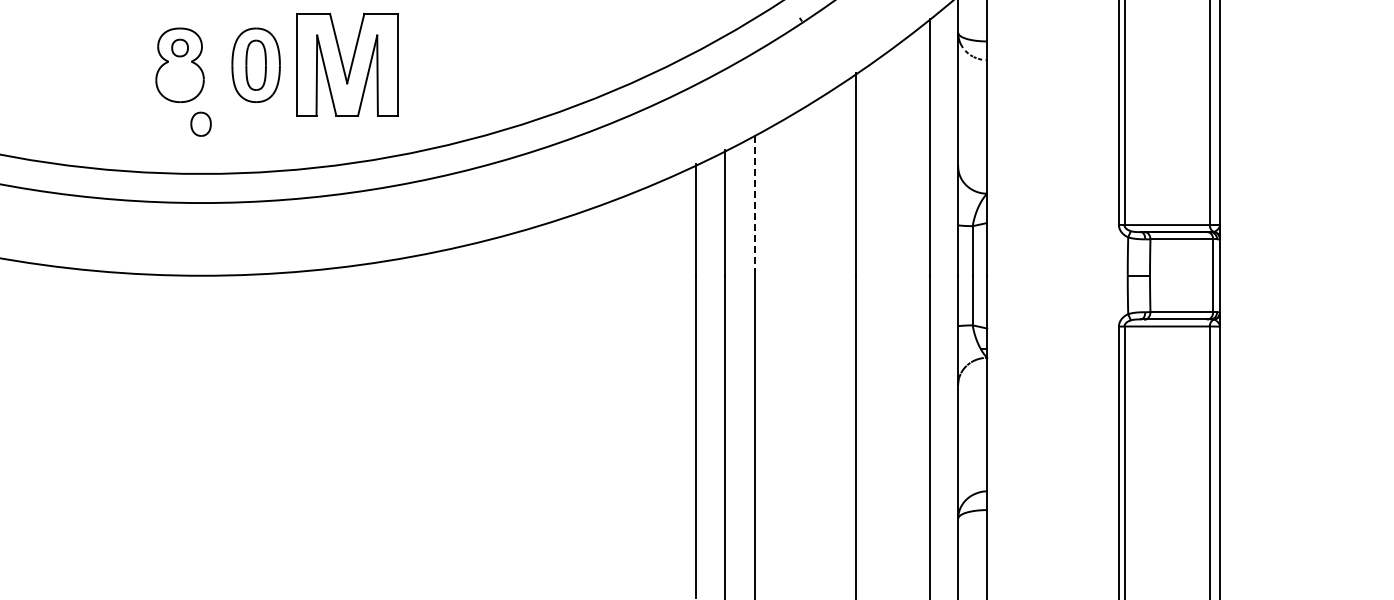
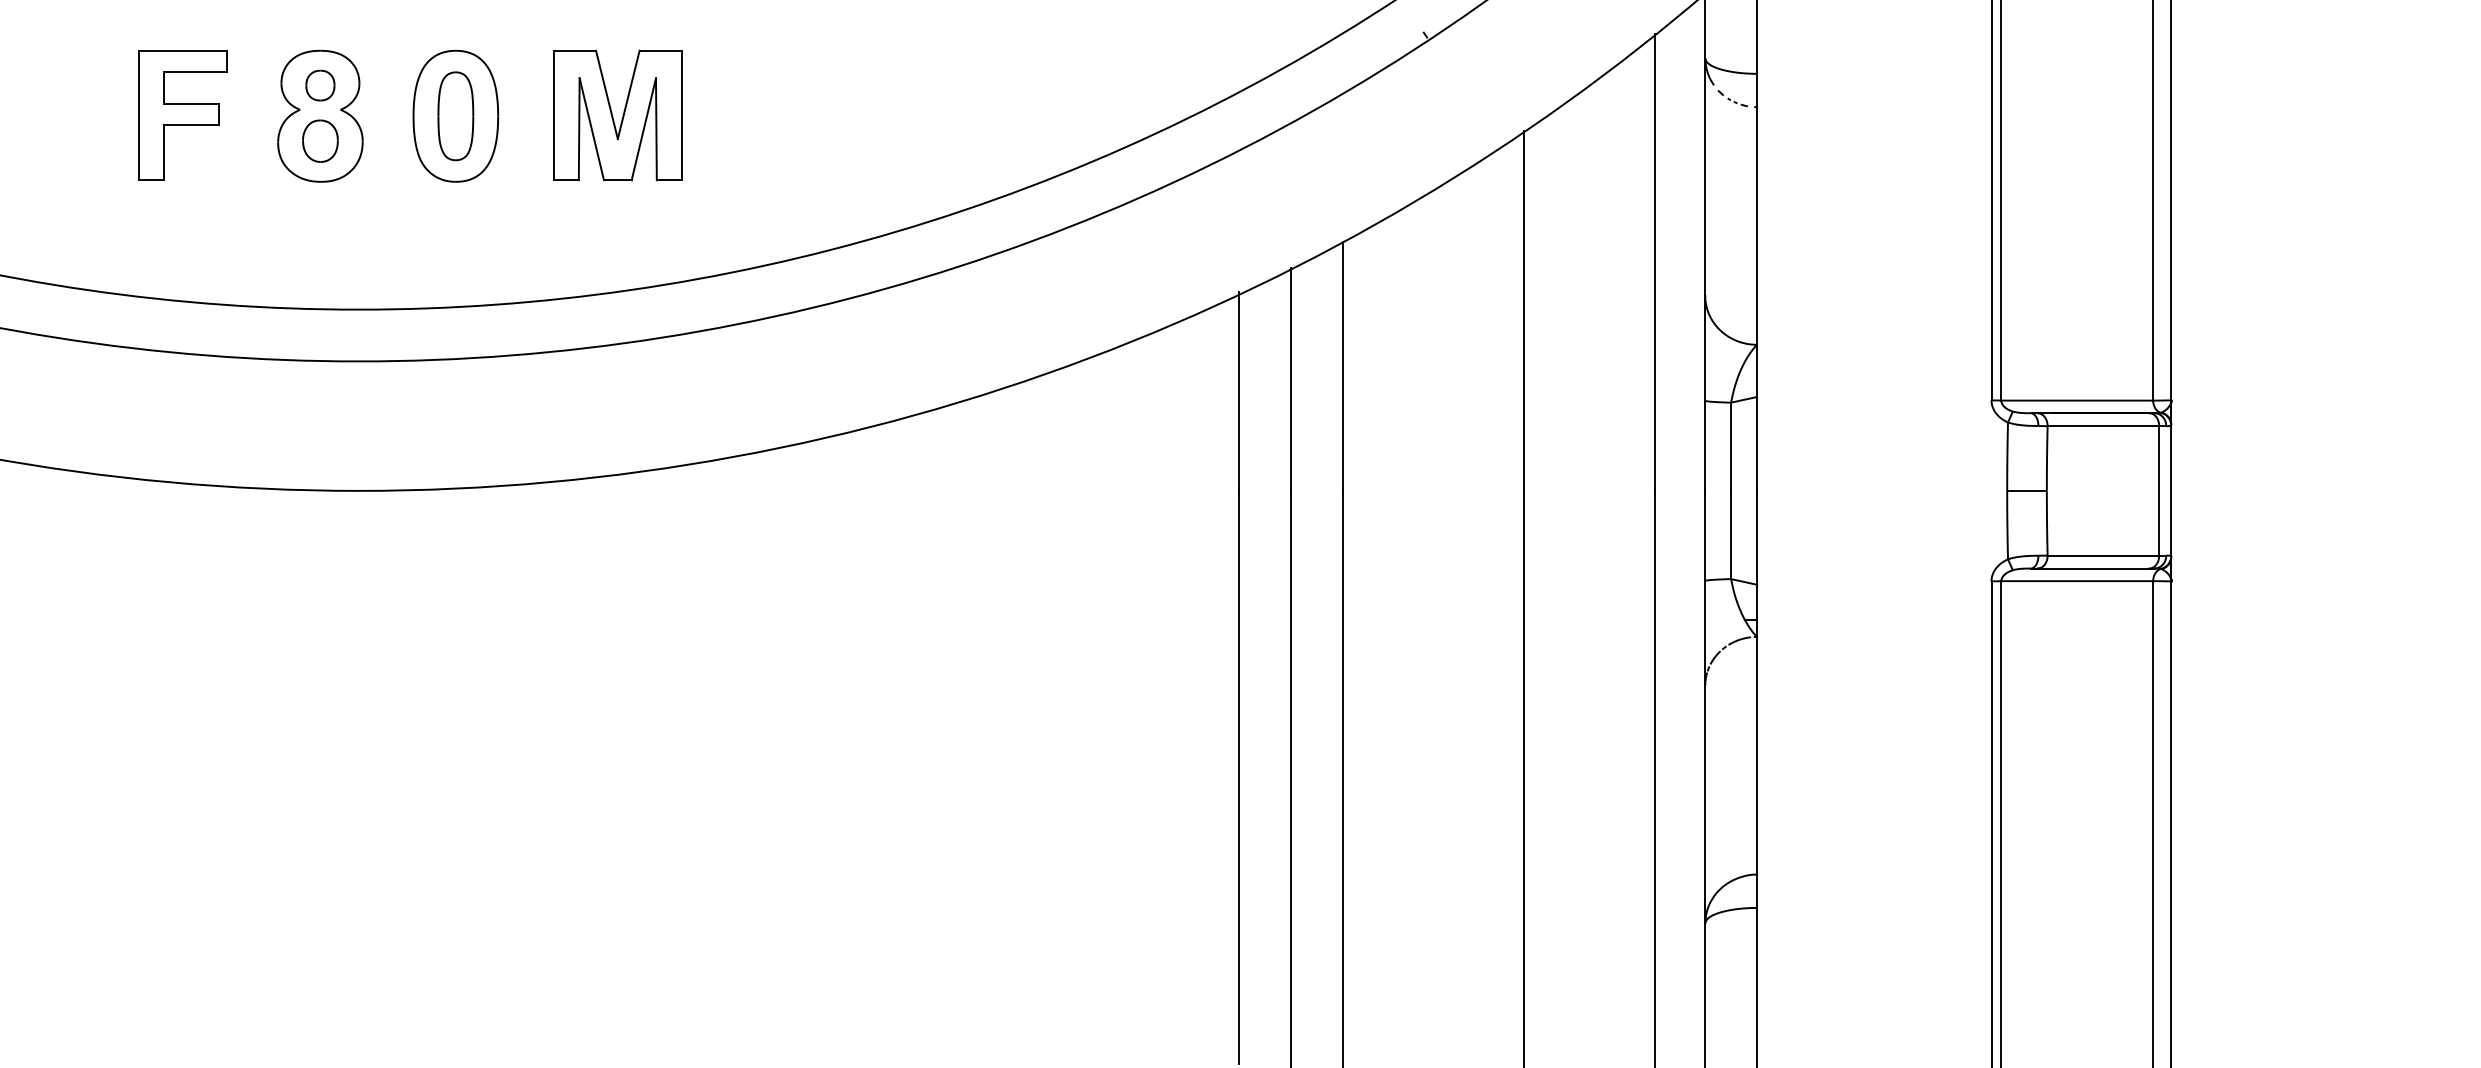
part: (102, 64) -> (182, 114), added
part: (346, 64) -> (616, 114), size x0.71
part: (200, 123) -> (319, 139), moved
line: (754, 206) -> (1342, 367), dashed -> solid

